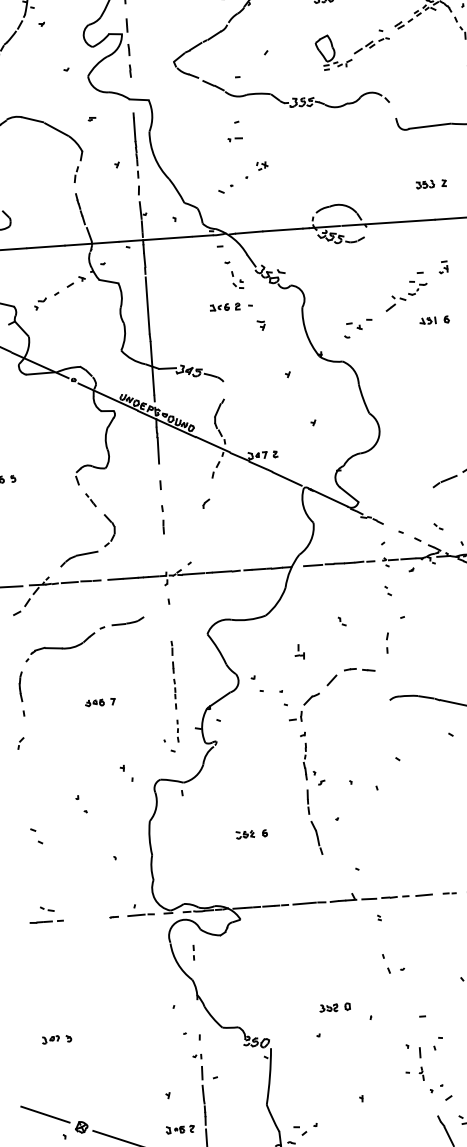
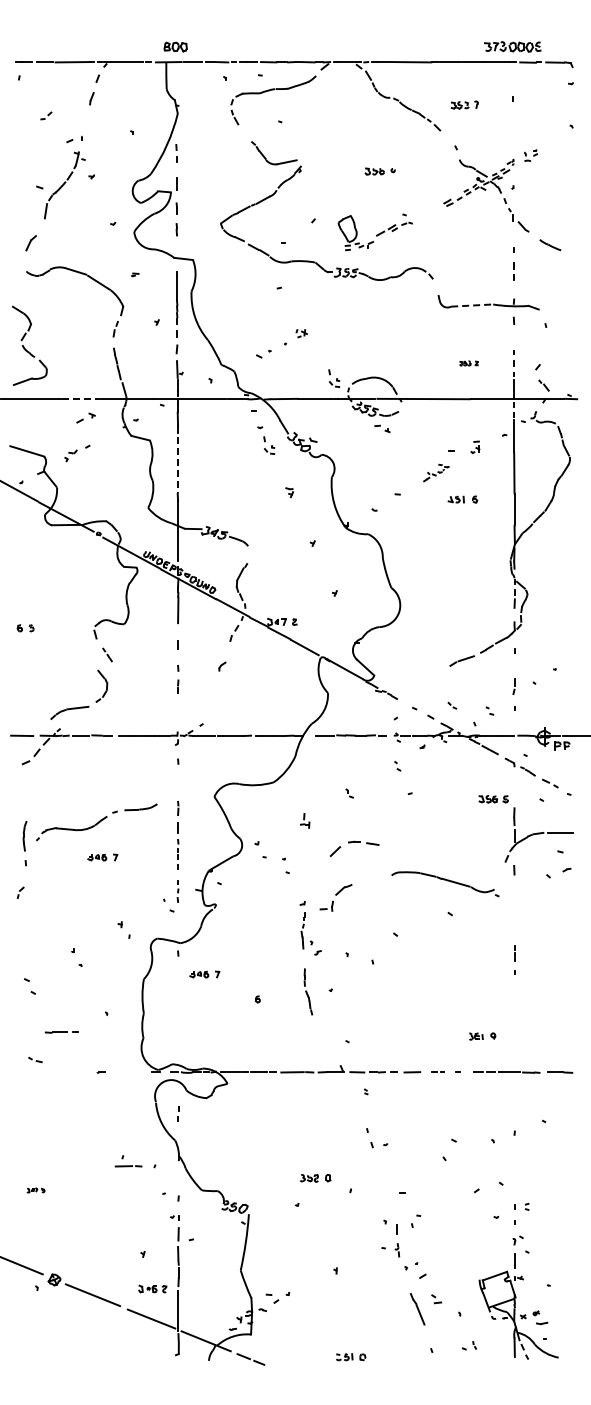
part: (352, 50) -> (374, 232), moved
line: (430, 126) -> (472, 305), solid -> dashed
part: (235, 139) -> (276, 305), removed
part: (430, 184) -> (468, 363), size x0.6
part: (298, 208) -> (334, 378), added
line: (46, 247) -> (80, 399), solid -> dashed
part: (75, 281) -> (85, 417), moved
part: (406, 295) -> (436, 472), size x0.6
line: (147, 306) -> (177, 465), solid -> dashed
part: (230, 306) -> (260, 471), removed
part: (354, 325) -> (382, 428), moved
part: (89, 551) -> (80, 706), moved
part: (84, 639) -> (96, 822), moved
part: (387, 642) -> (393, 817), removed
part: (303, 707) -> (335, 897), moved
part: (209, 812) -> (204, 974), added
part: (314, 821) -> (308, 991), size x0.7
part: (244, 834) -> (237, 999), removed
part: (140, 910) -> (128, 1161), moved
line: (46, 921) -> (61, 1032), moved
part: (56, 1039) -> (35, 1190), size x0.6

